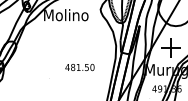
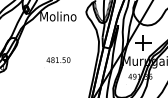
text: (79, 67) -> (58, 60), moved

